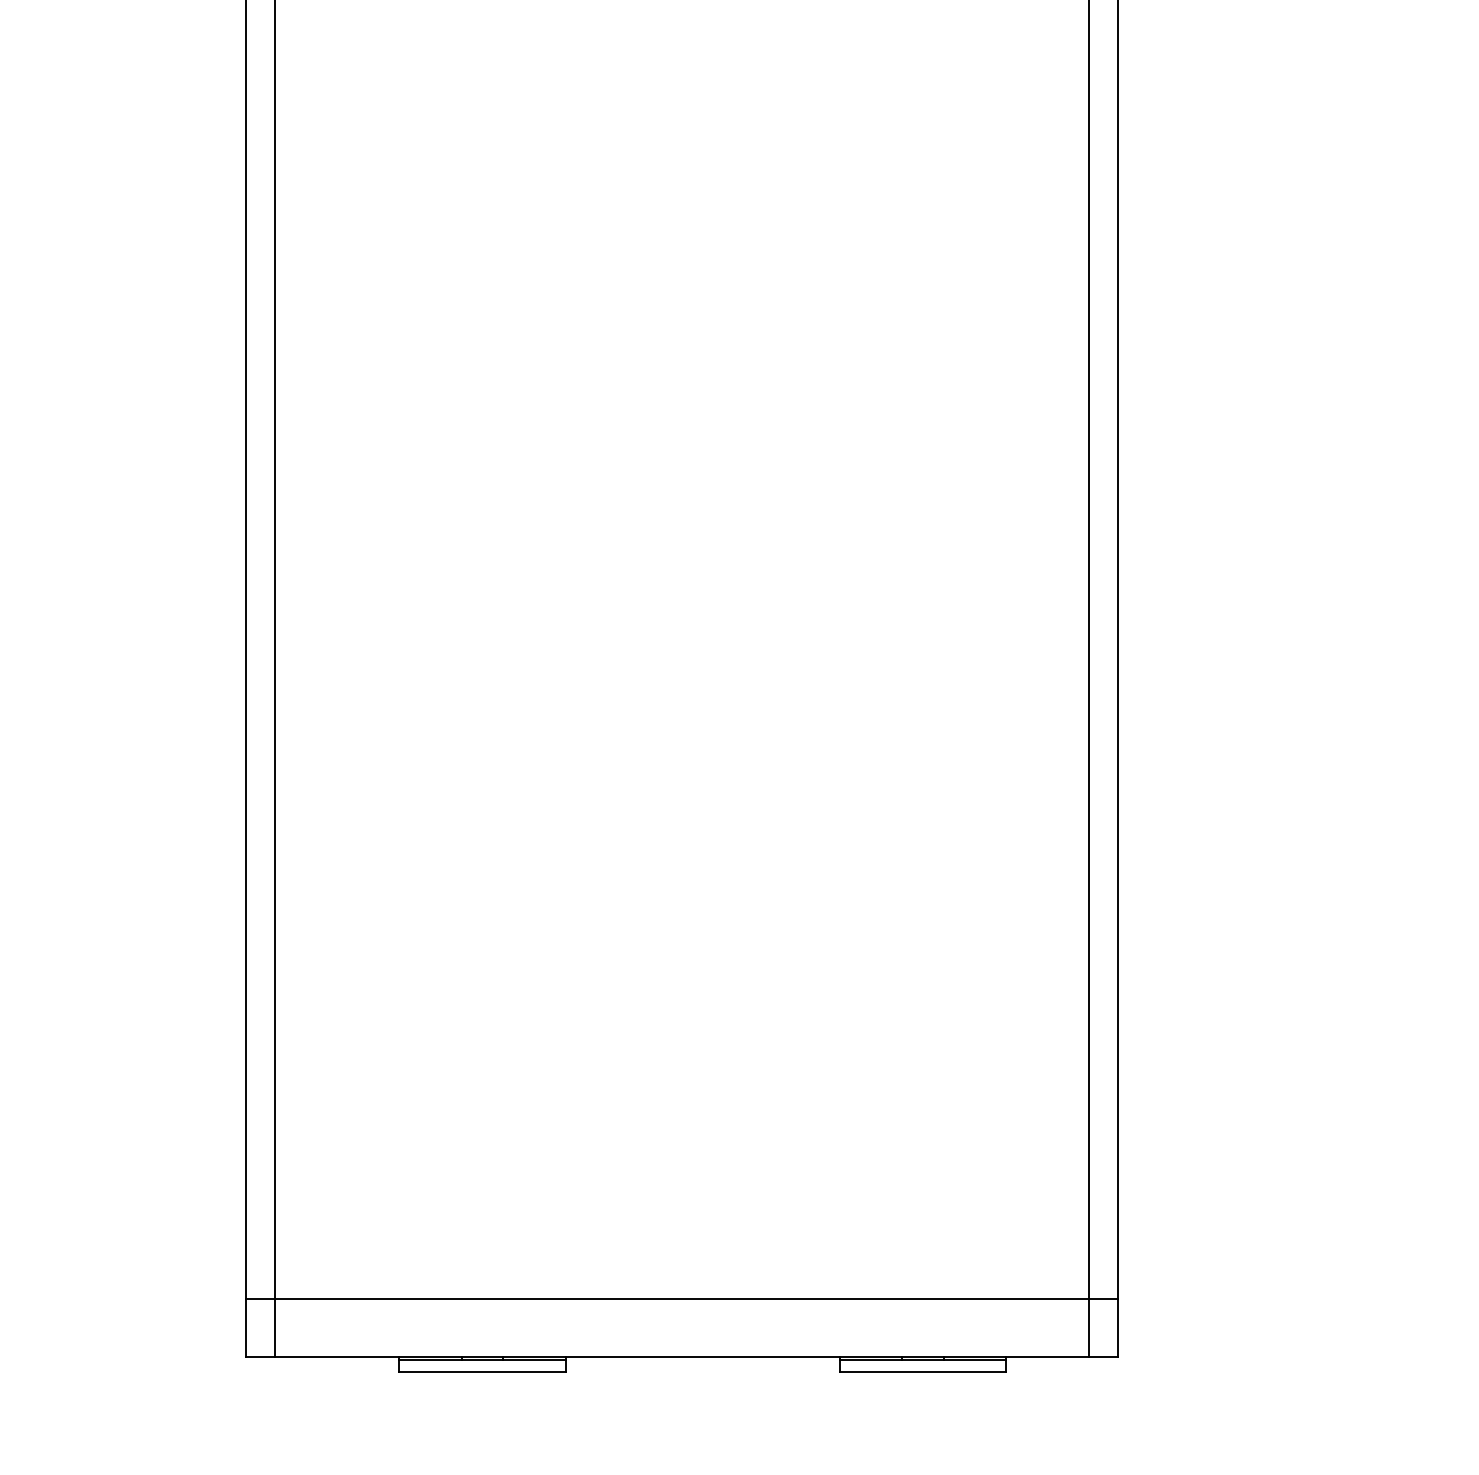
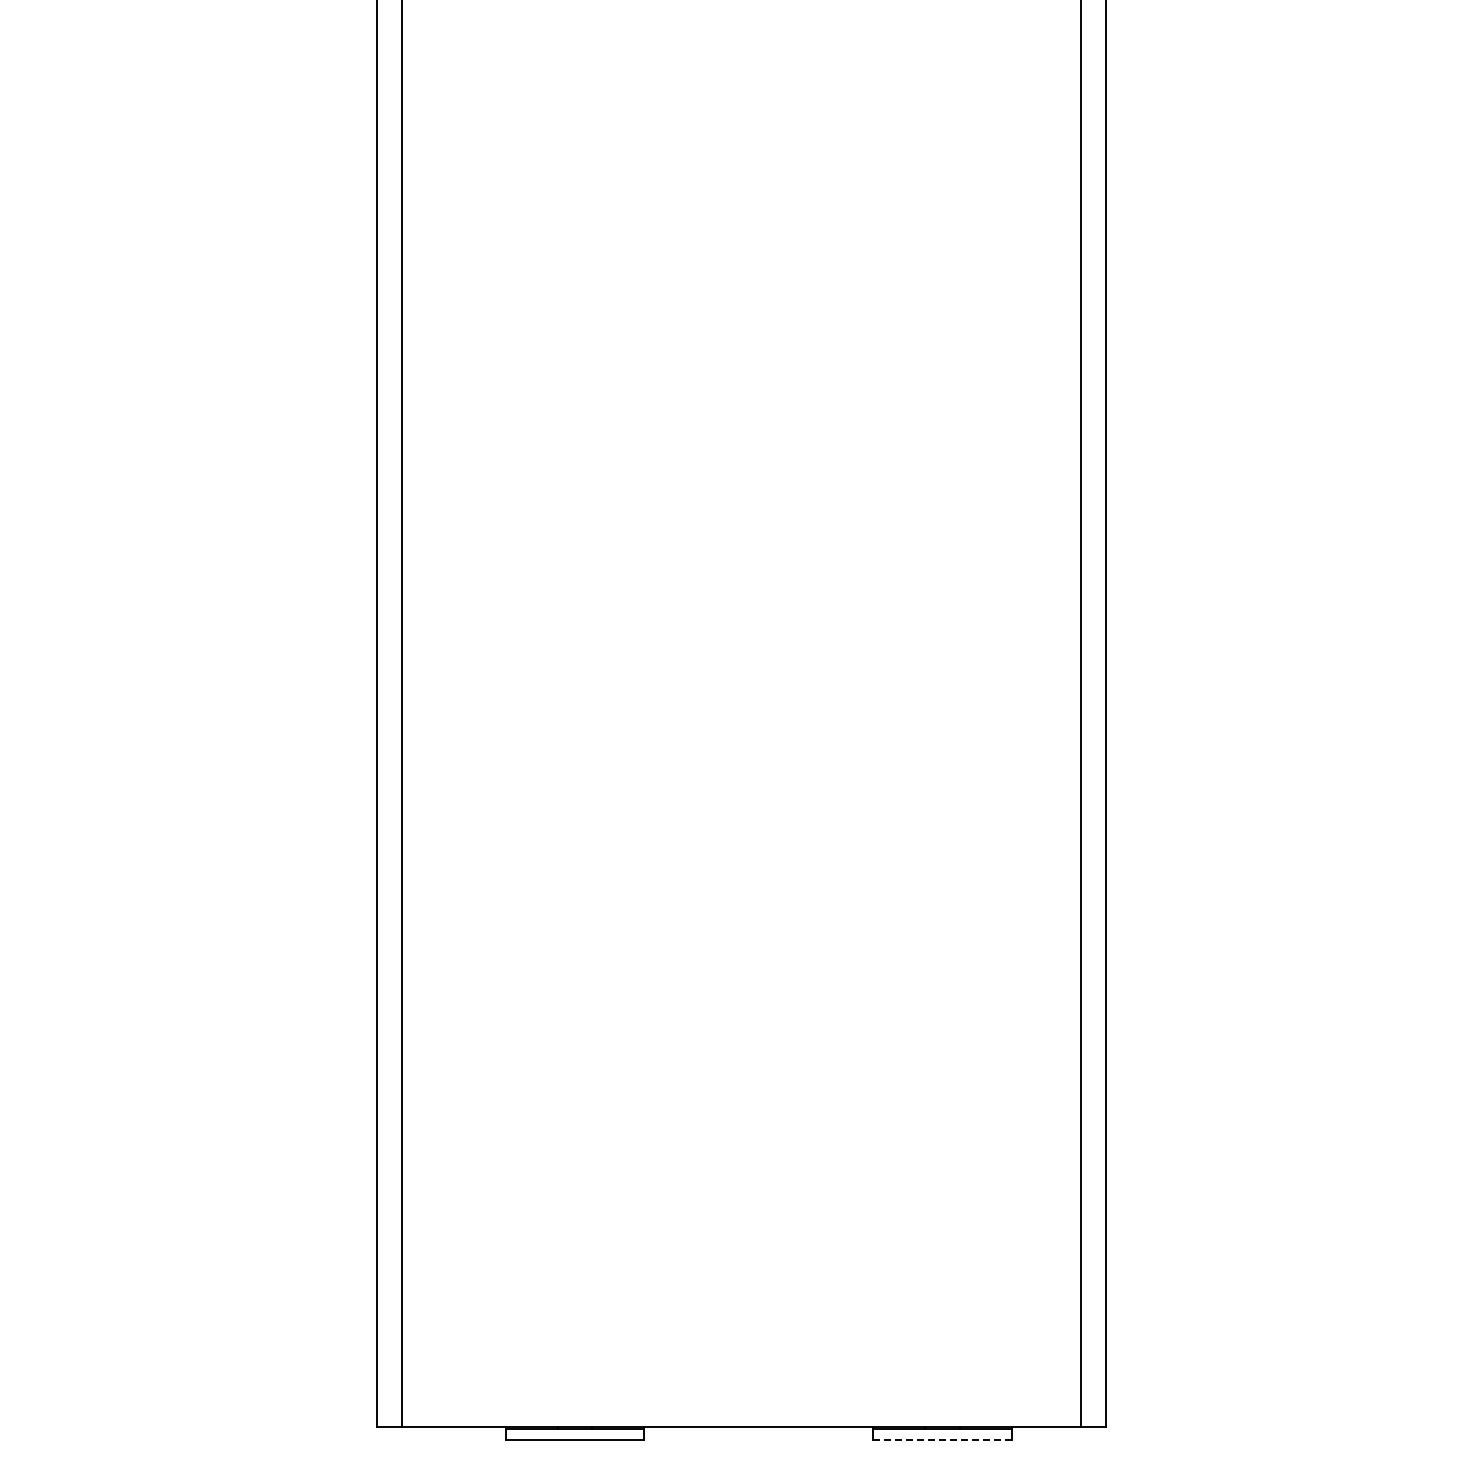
line: (681, 1299) -> (741, 1378), removed
line: (923, 1372) -> (943, 1439), solid -> dashed

